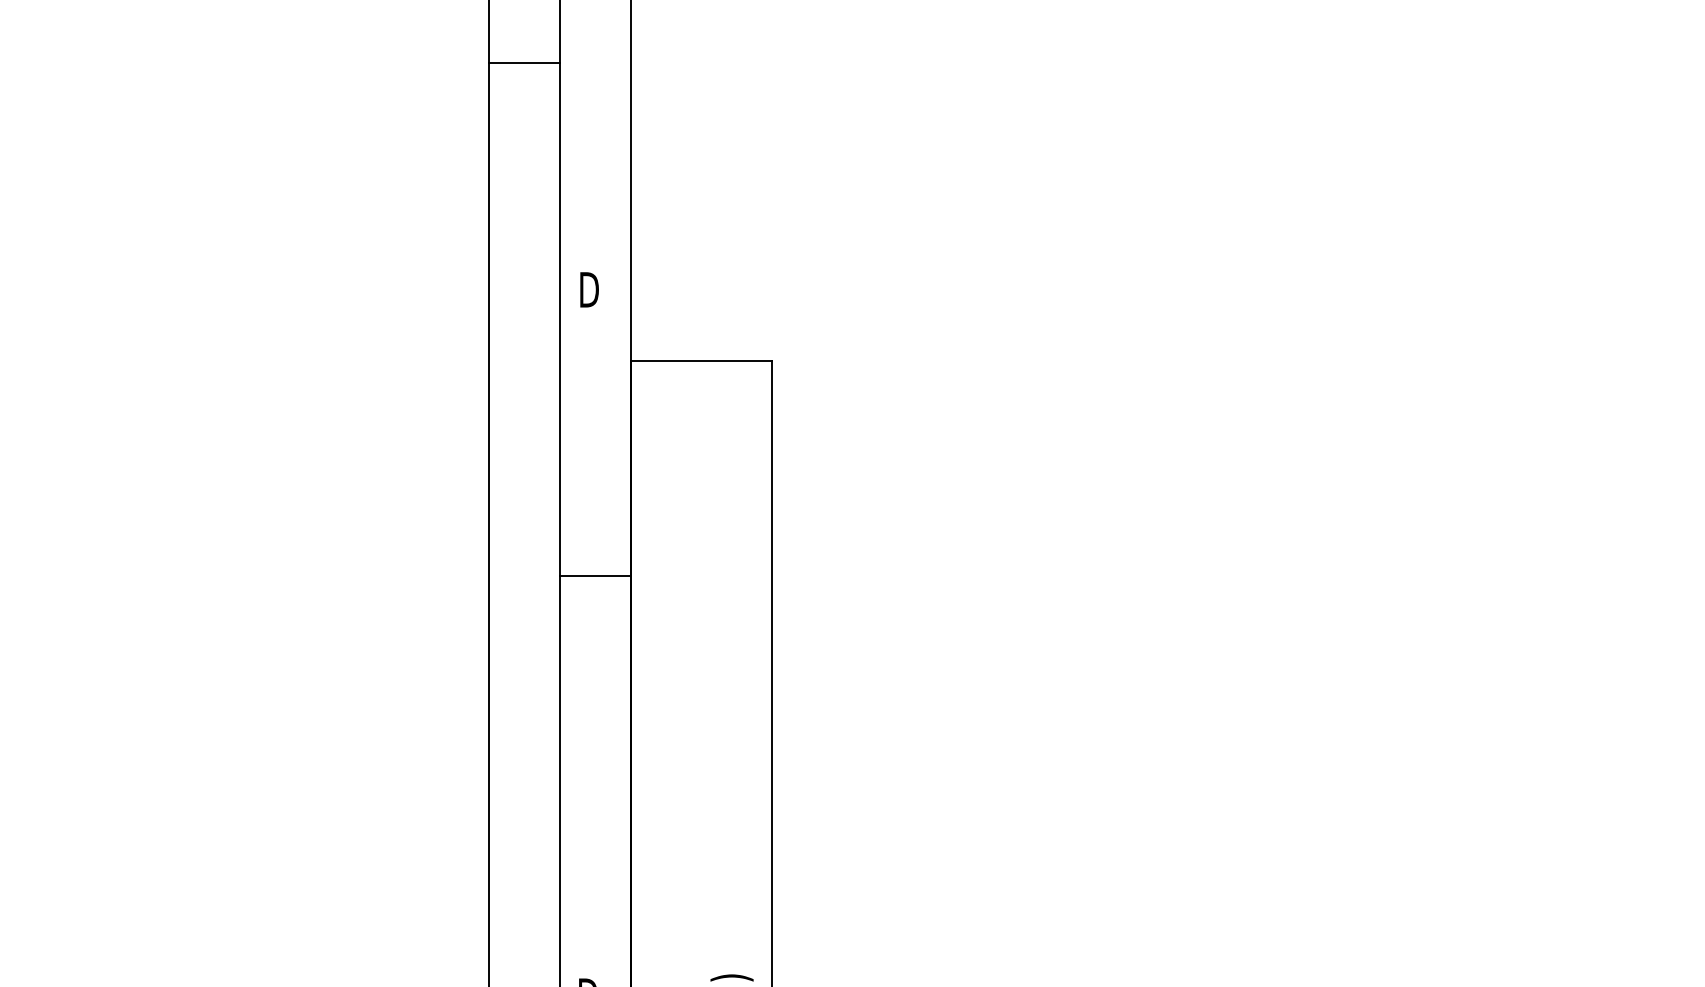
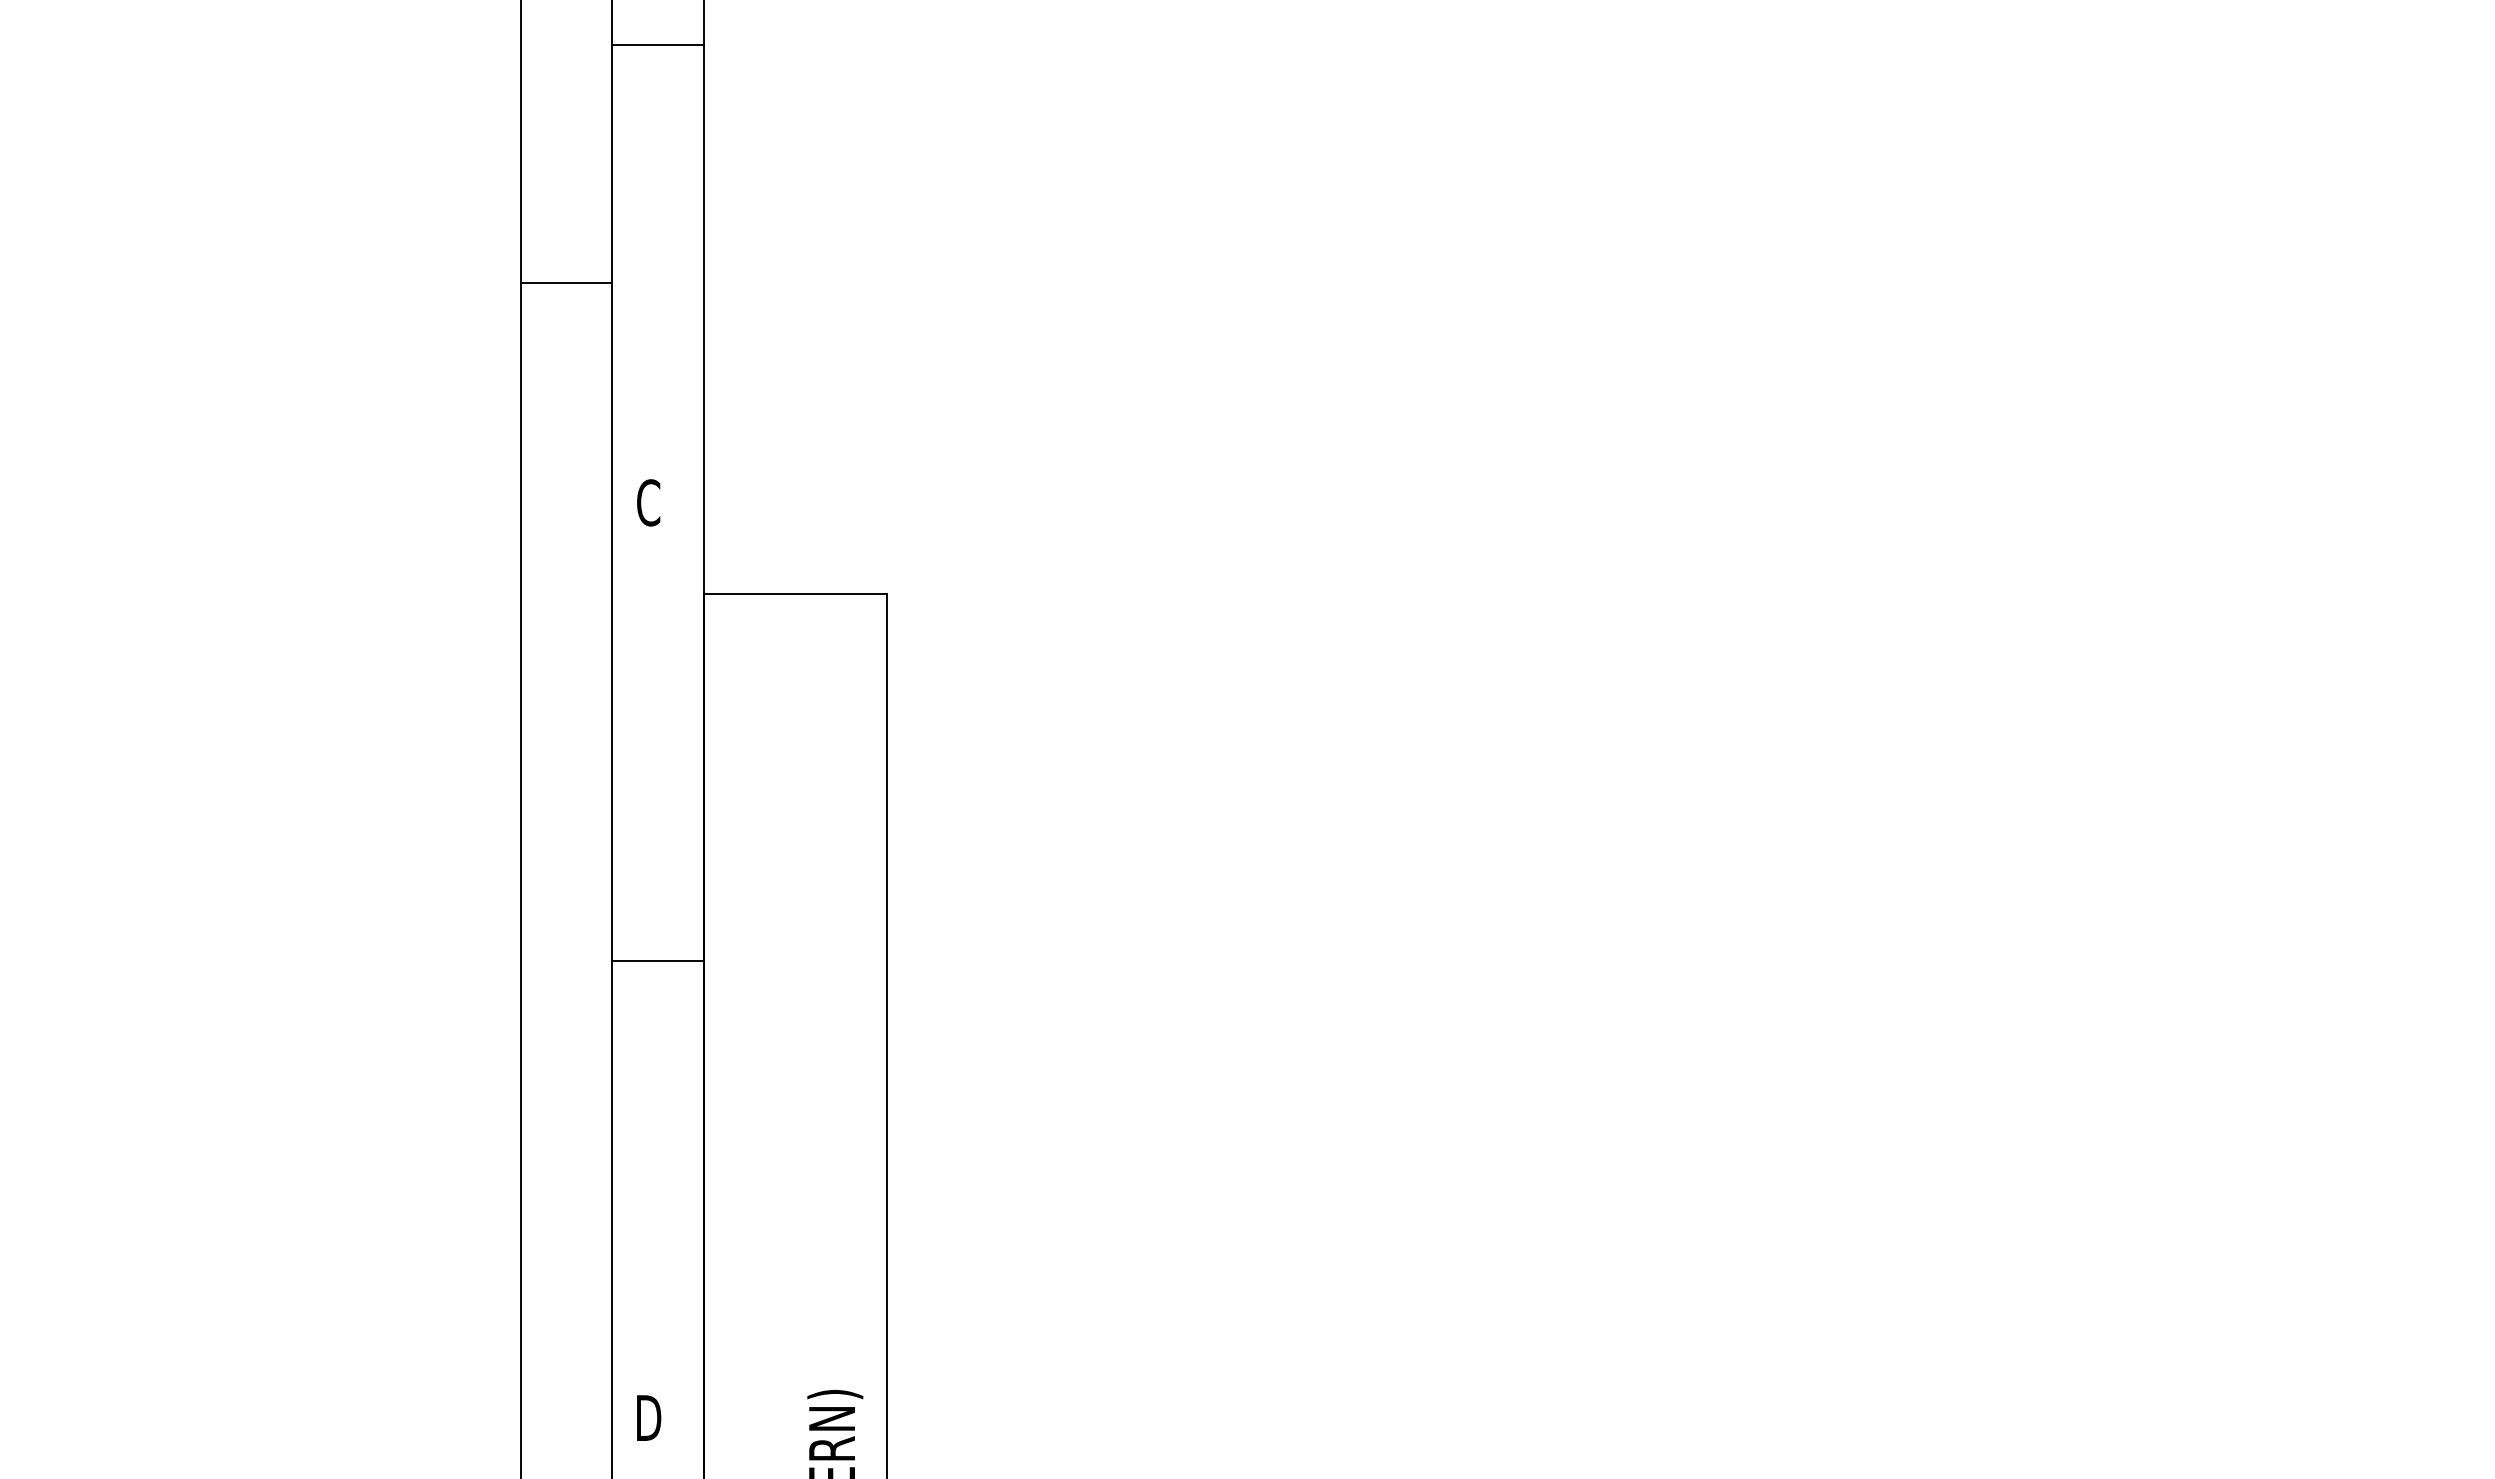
line: (524, 63) -> (566, 283), moved
text: (588, 289) -> (649, 502), D -> C
line: (595, 575) -> (658, 960), moved

